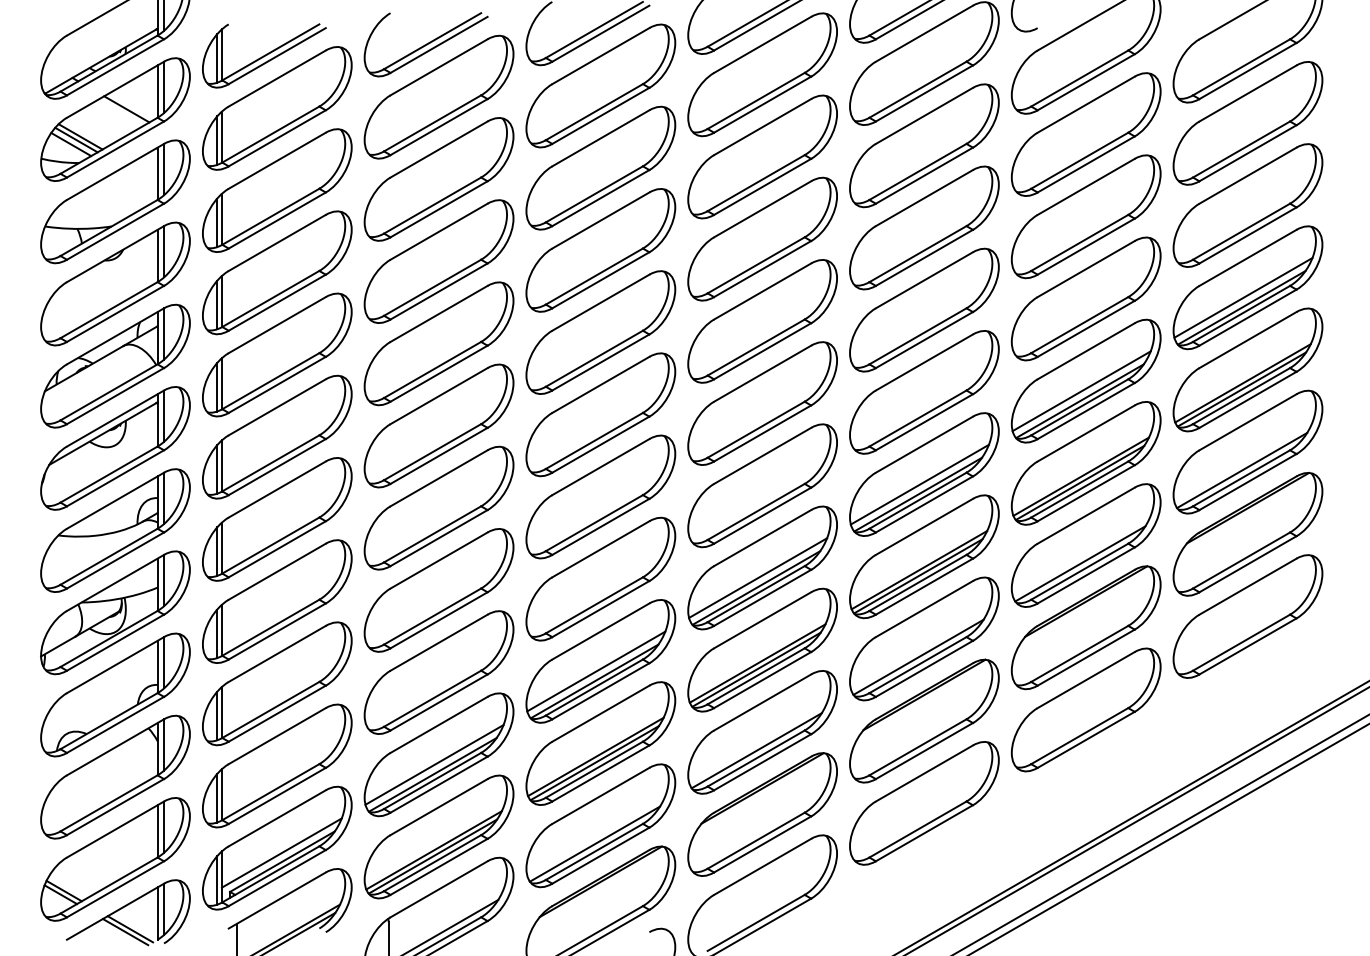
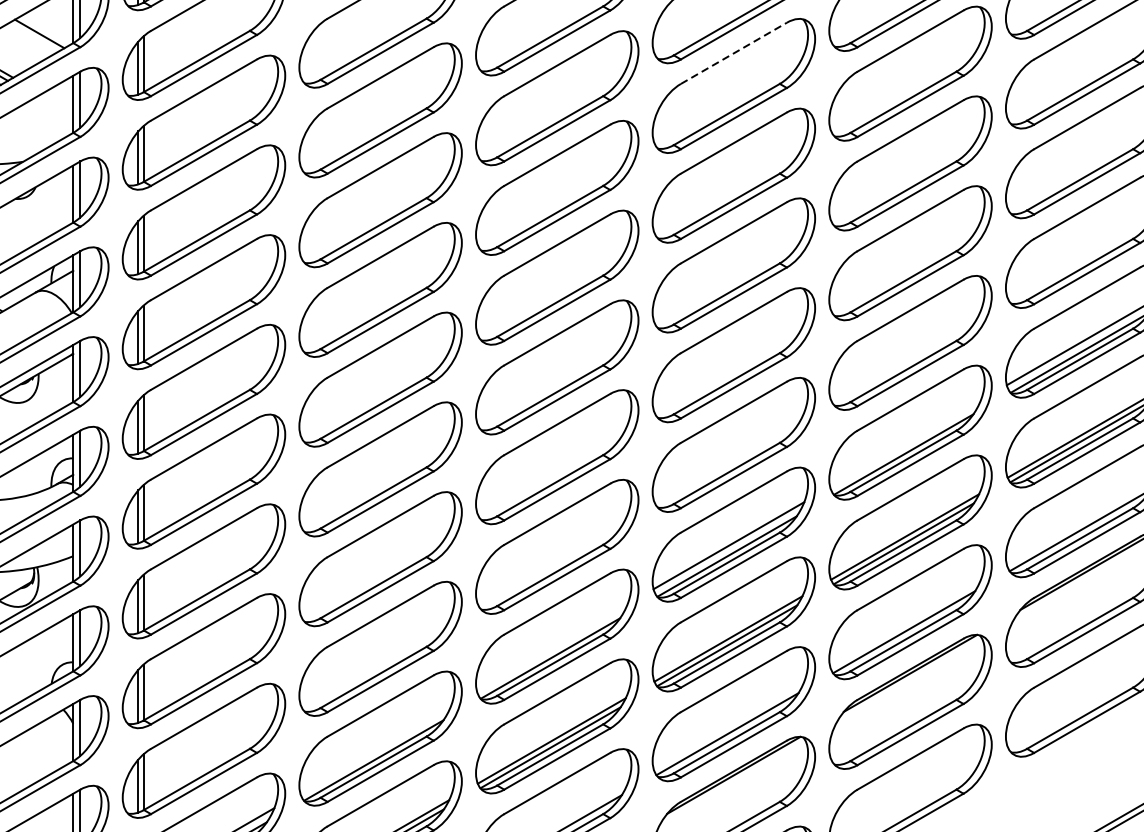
line: (763, 126) -> (734, 52), solid -> dashed
line: (919, 484) -> (905, 443), removed
line: (596, 671) -> (552, 647), removed
line: (434, 764) -> (375, 749), removed

